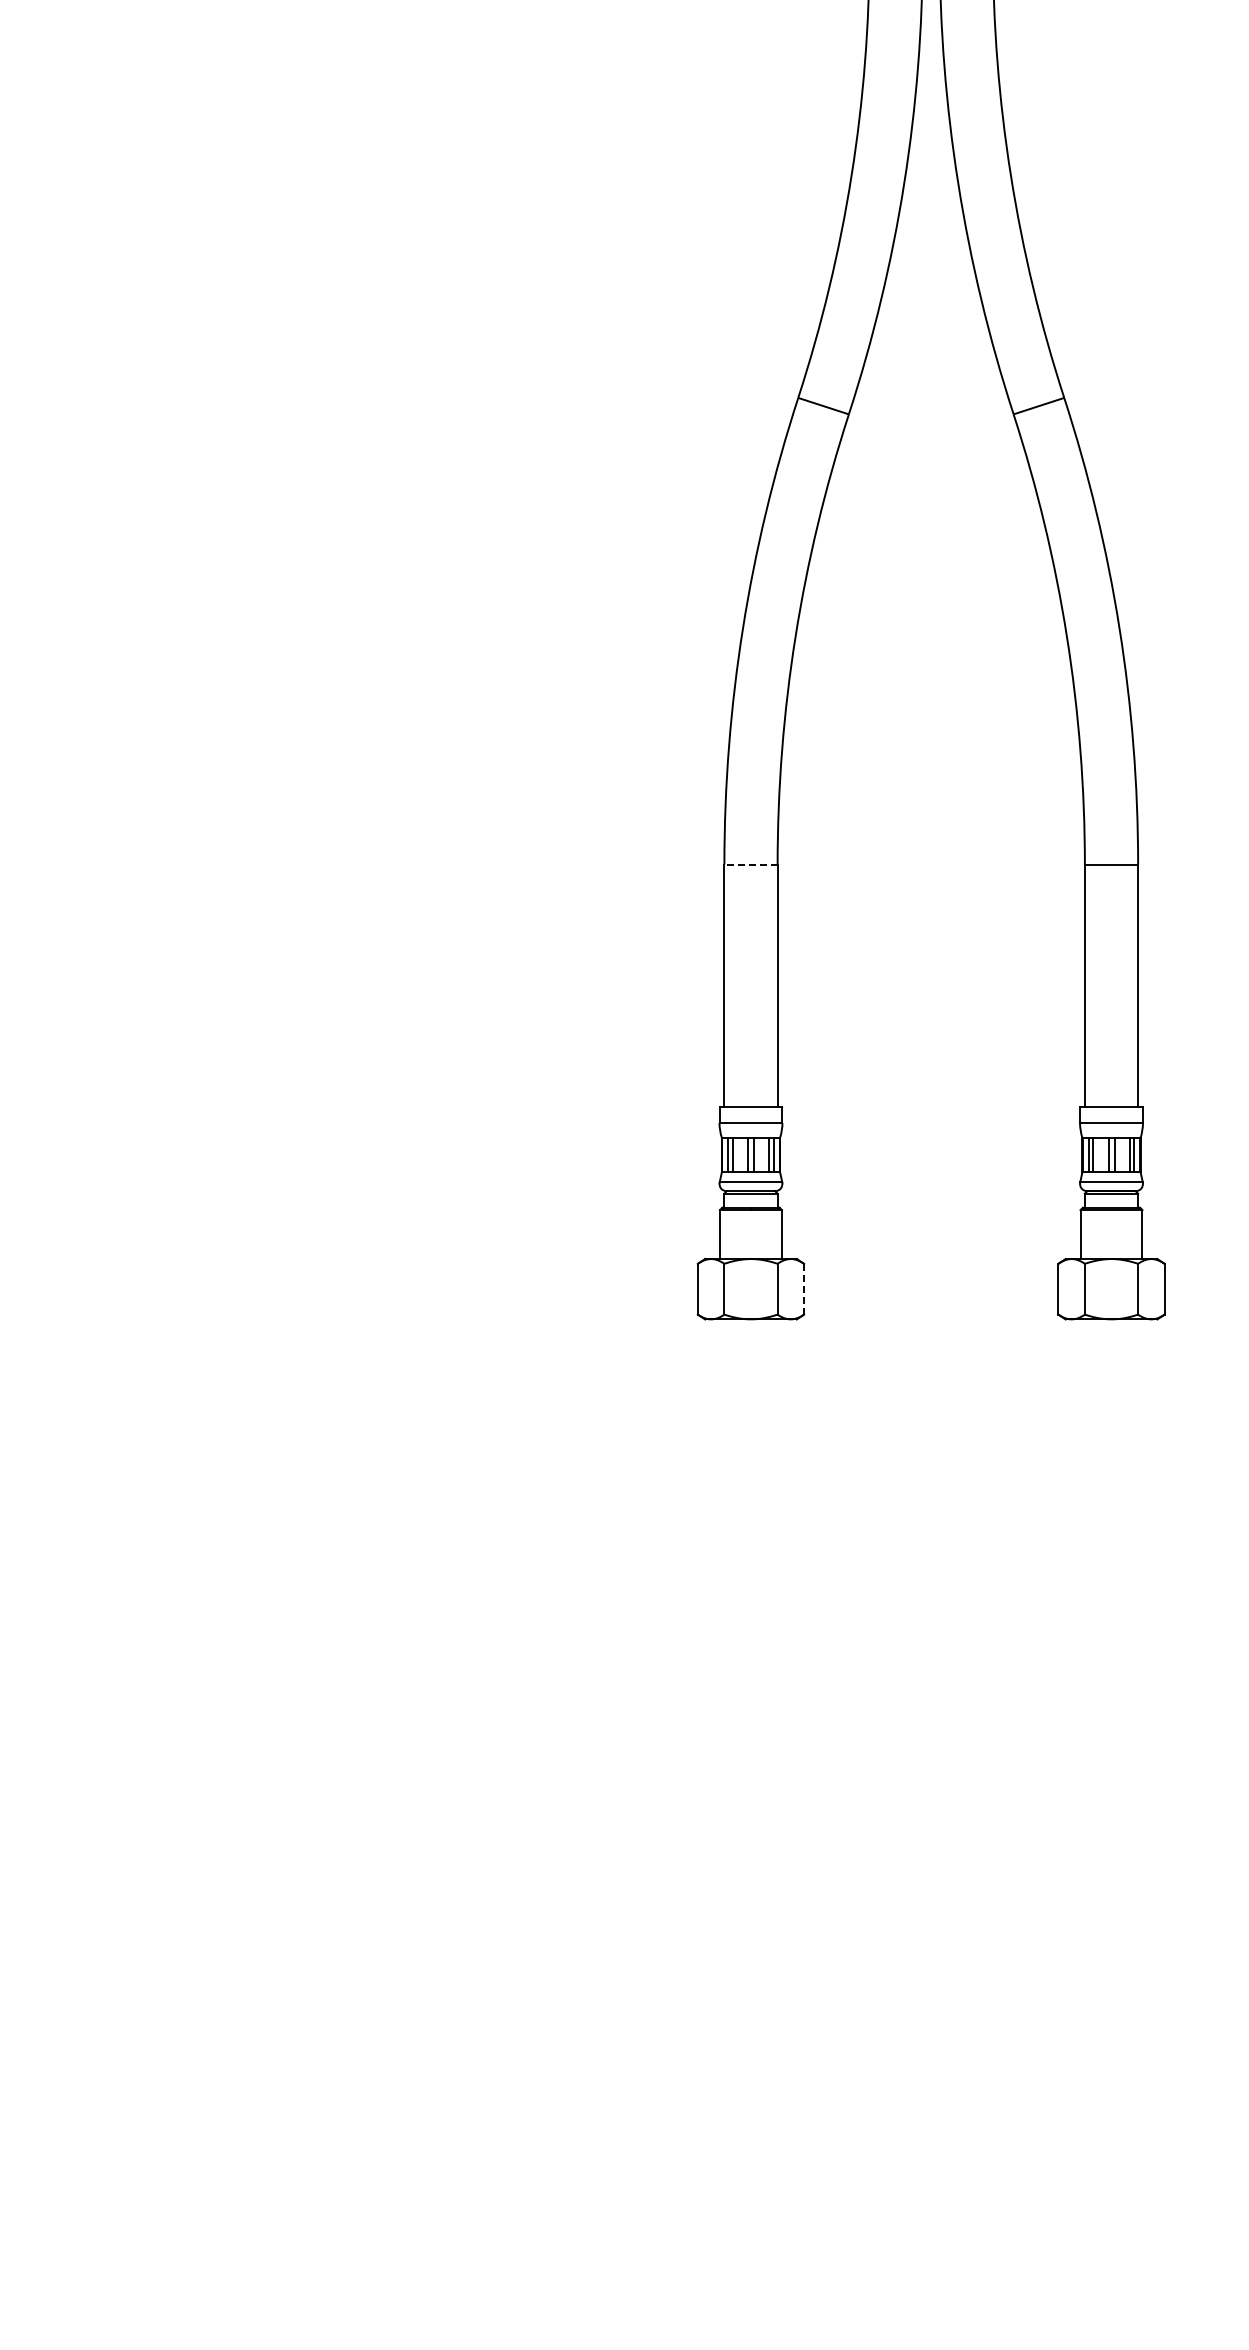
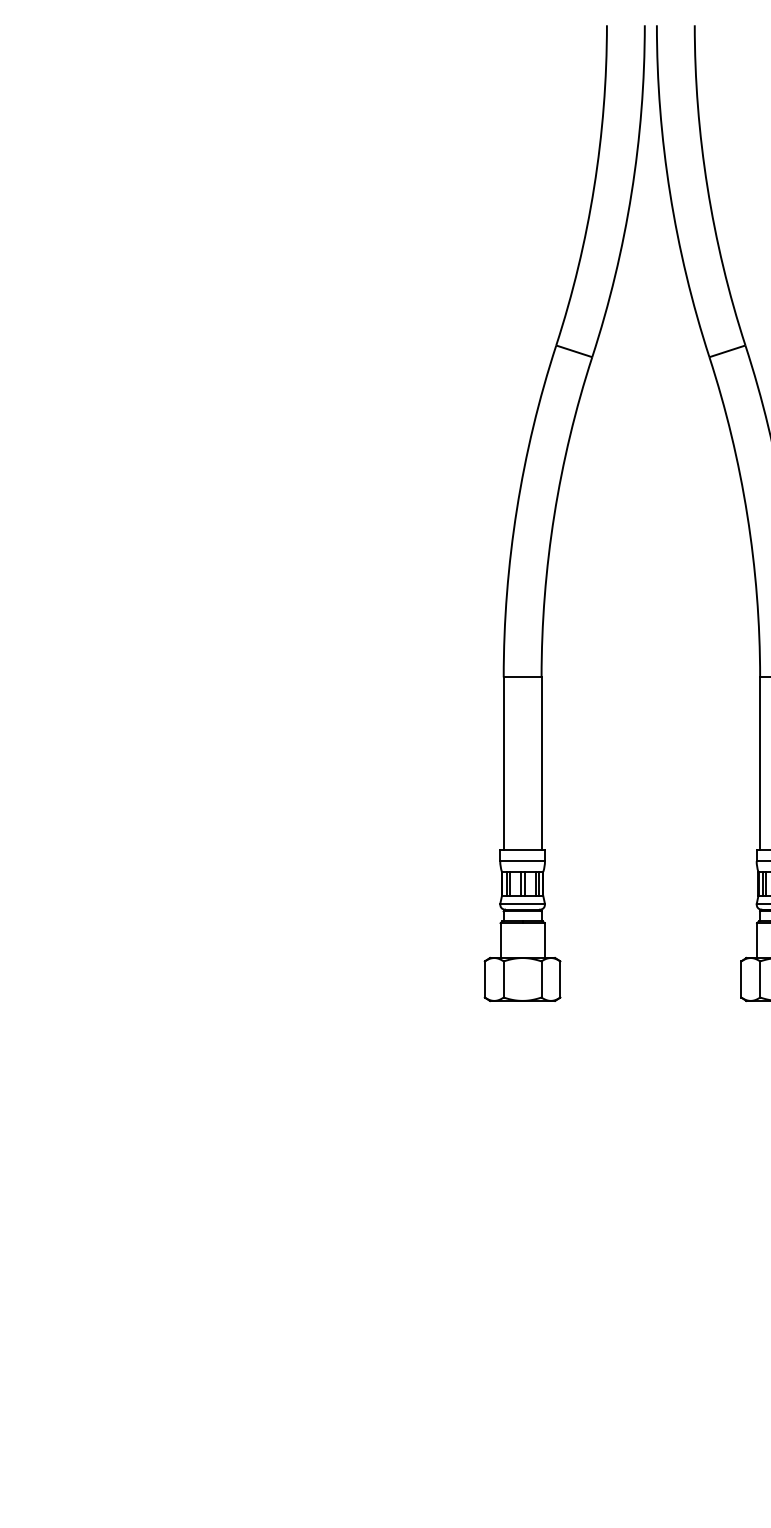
line: (750, 864) -> (522, 677), dashed -> solid
line: (804, 1288) -> (560, 978), dashed -> solid

